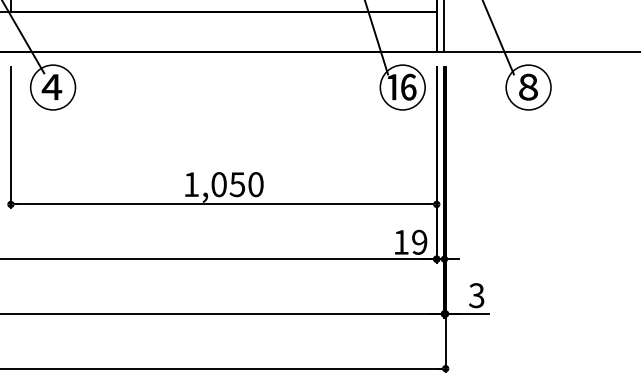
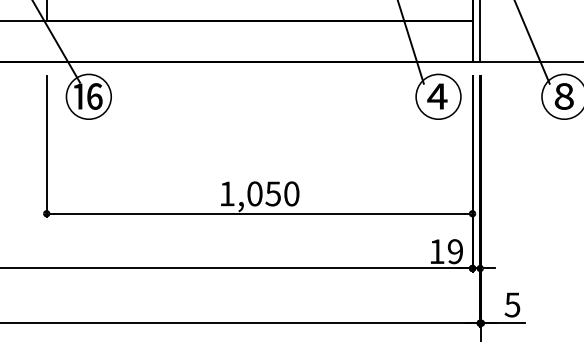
text: (52, 86) -> (88, 95), ④ -> ⑯
text: (402, 86) -> (438, 95), ⑯ -> ④
text: (476, 295) -> (512, 304), 3 -> 5

